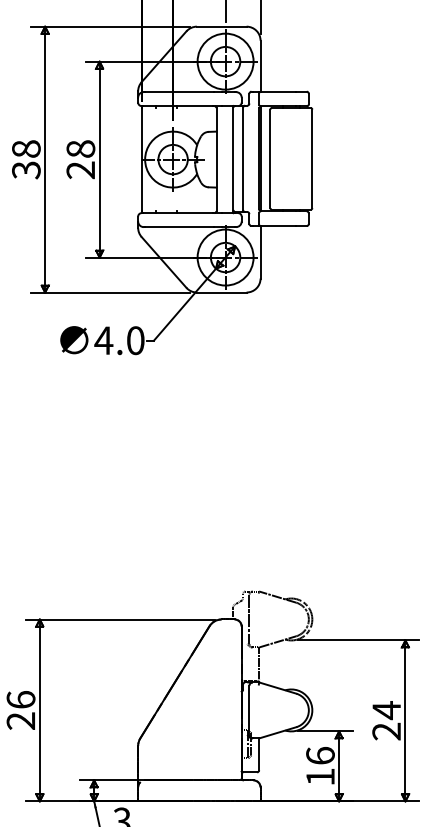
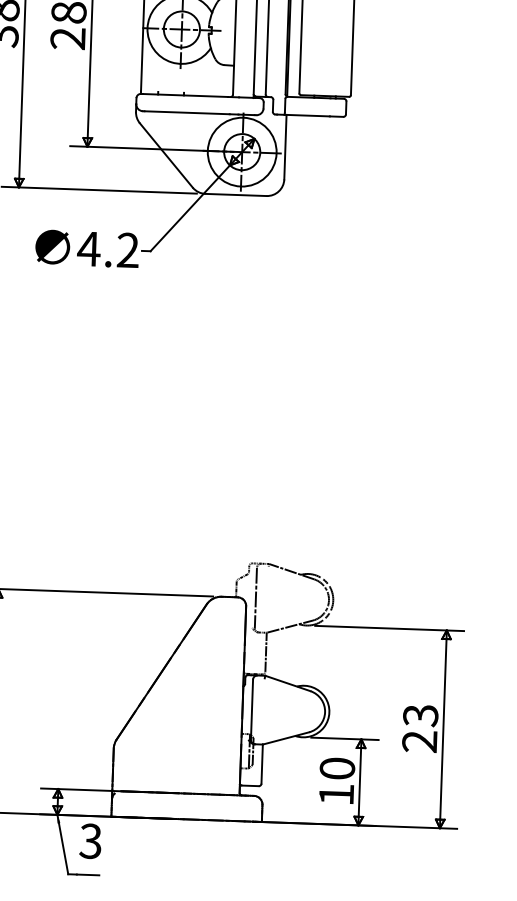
text: (135, 340) -> (127, 250), 4.0 -> 4.2
text: (386, 710) -> (420, 715), 24 -> 23
text: (320, 755) -> (337, 768), 16 -> 10

